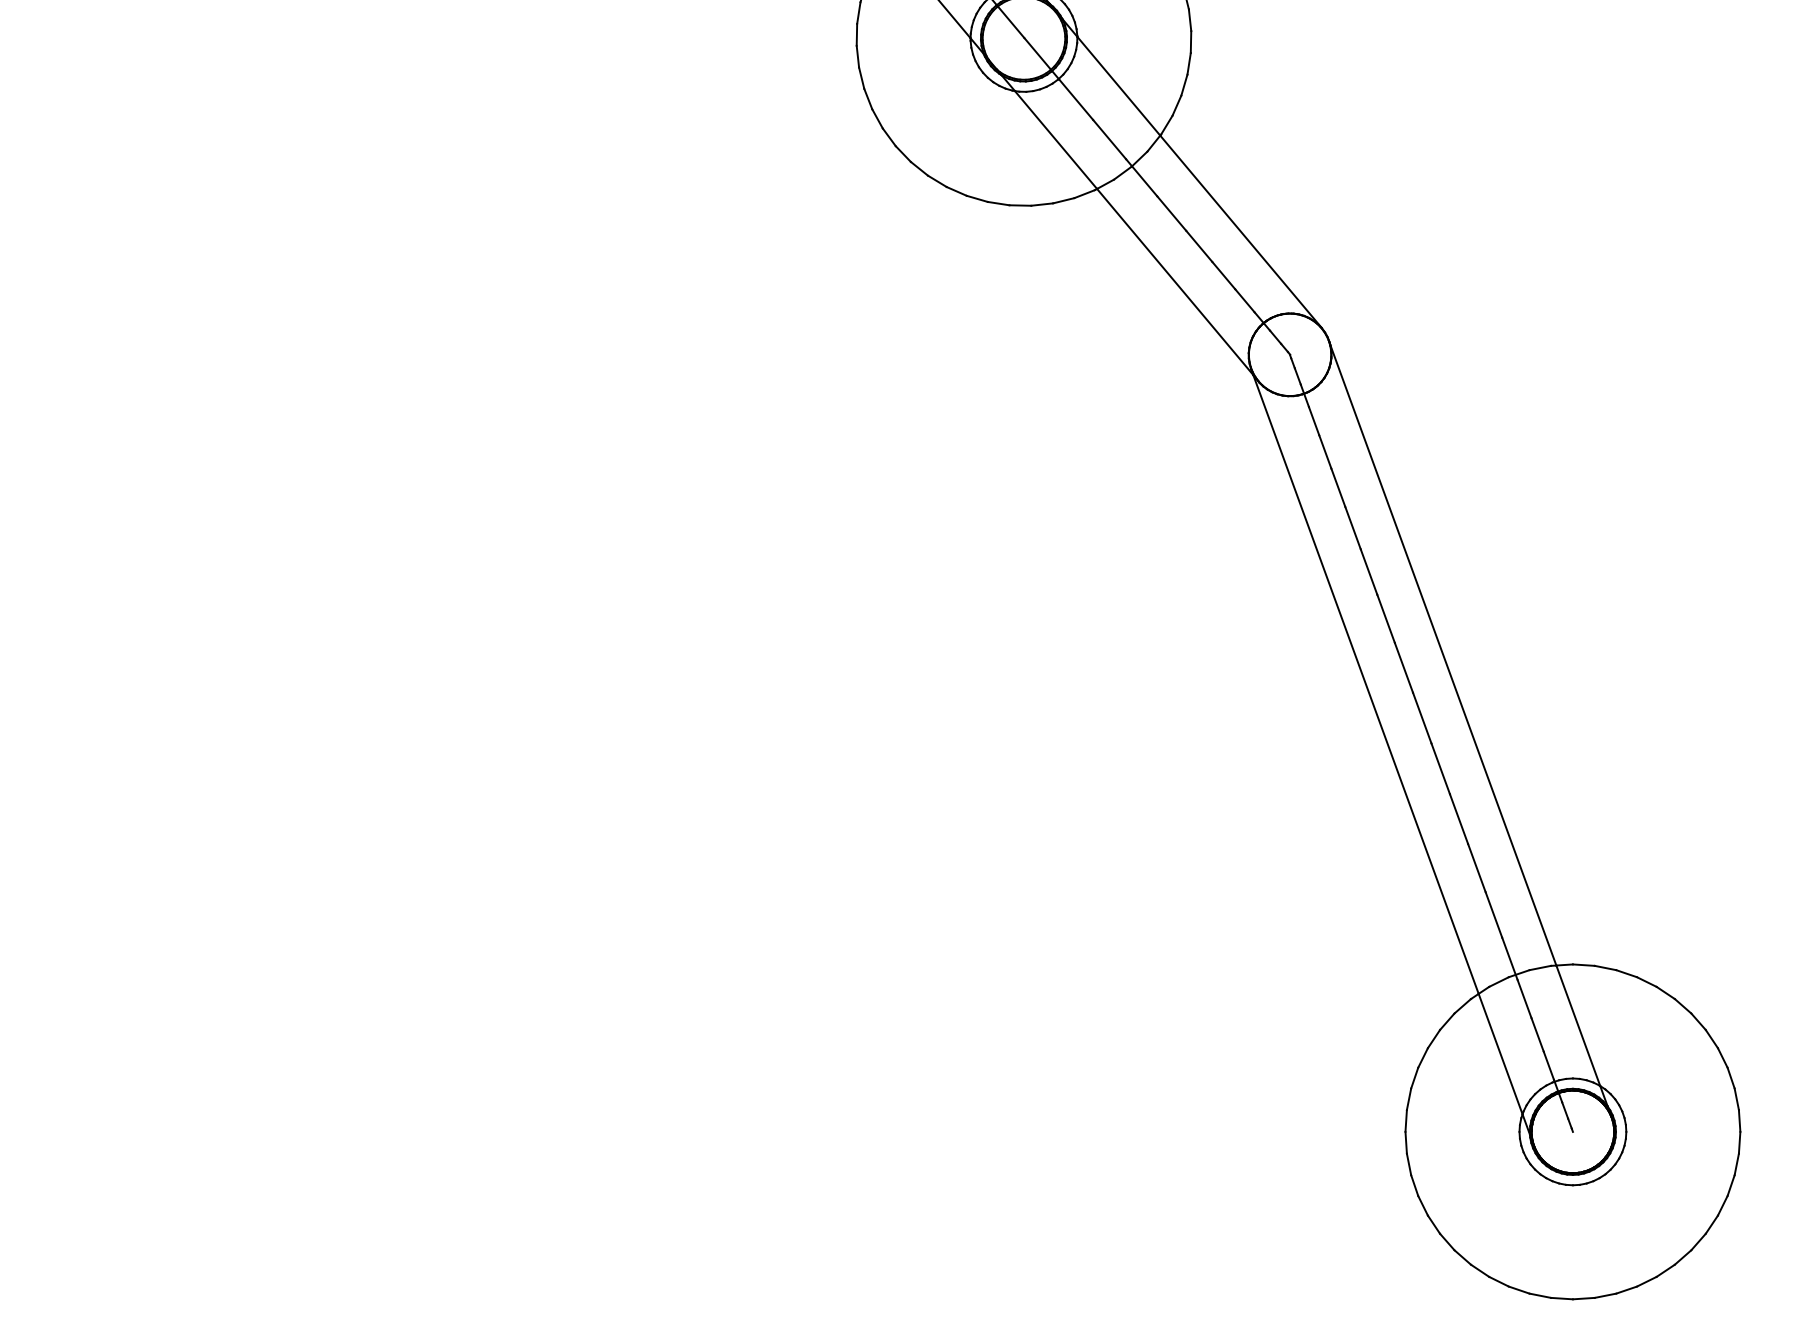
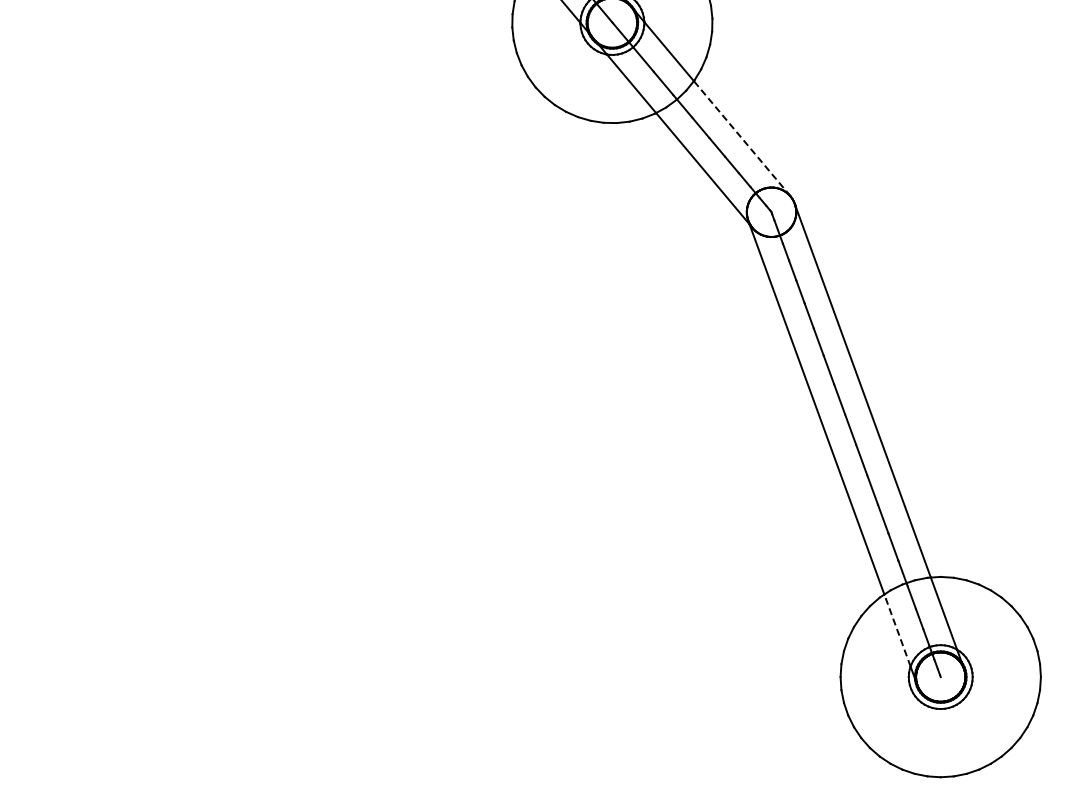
line: (1239, 231) -> (741, 138), solid -> dashed
line: (1500, 1053) -> (897, 630), solid -> dashed

